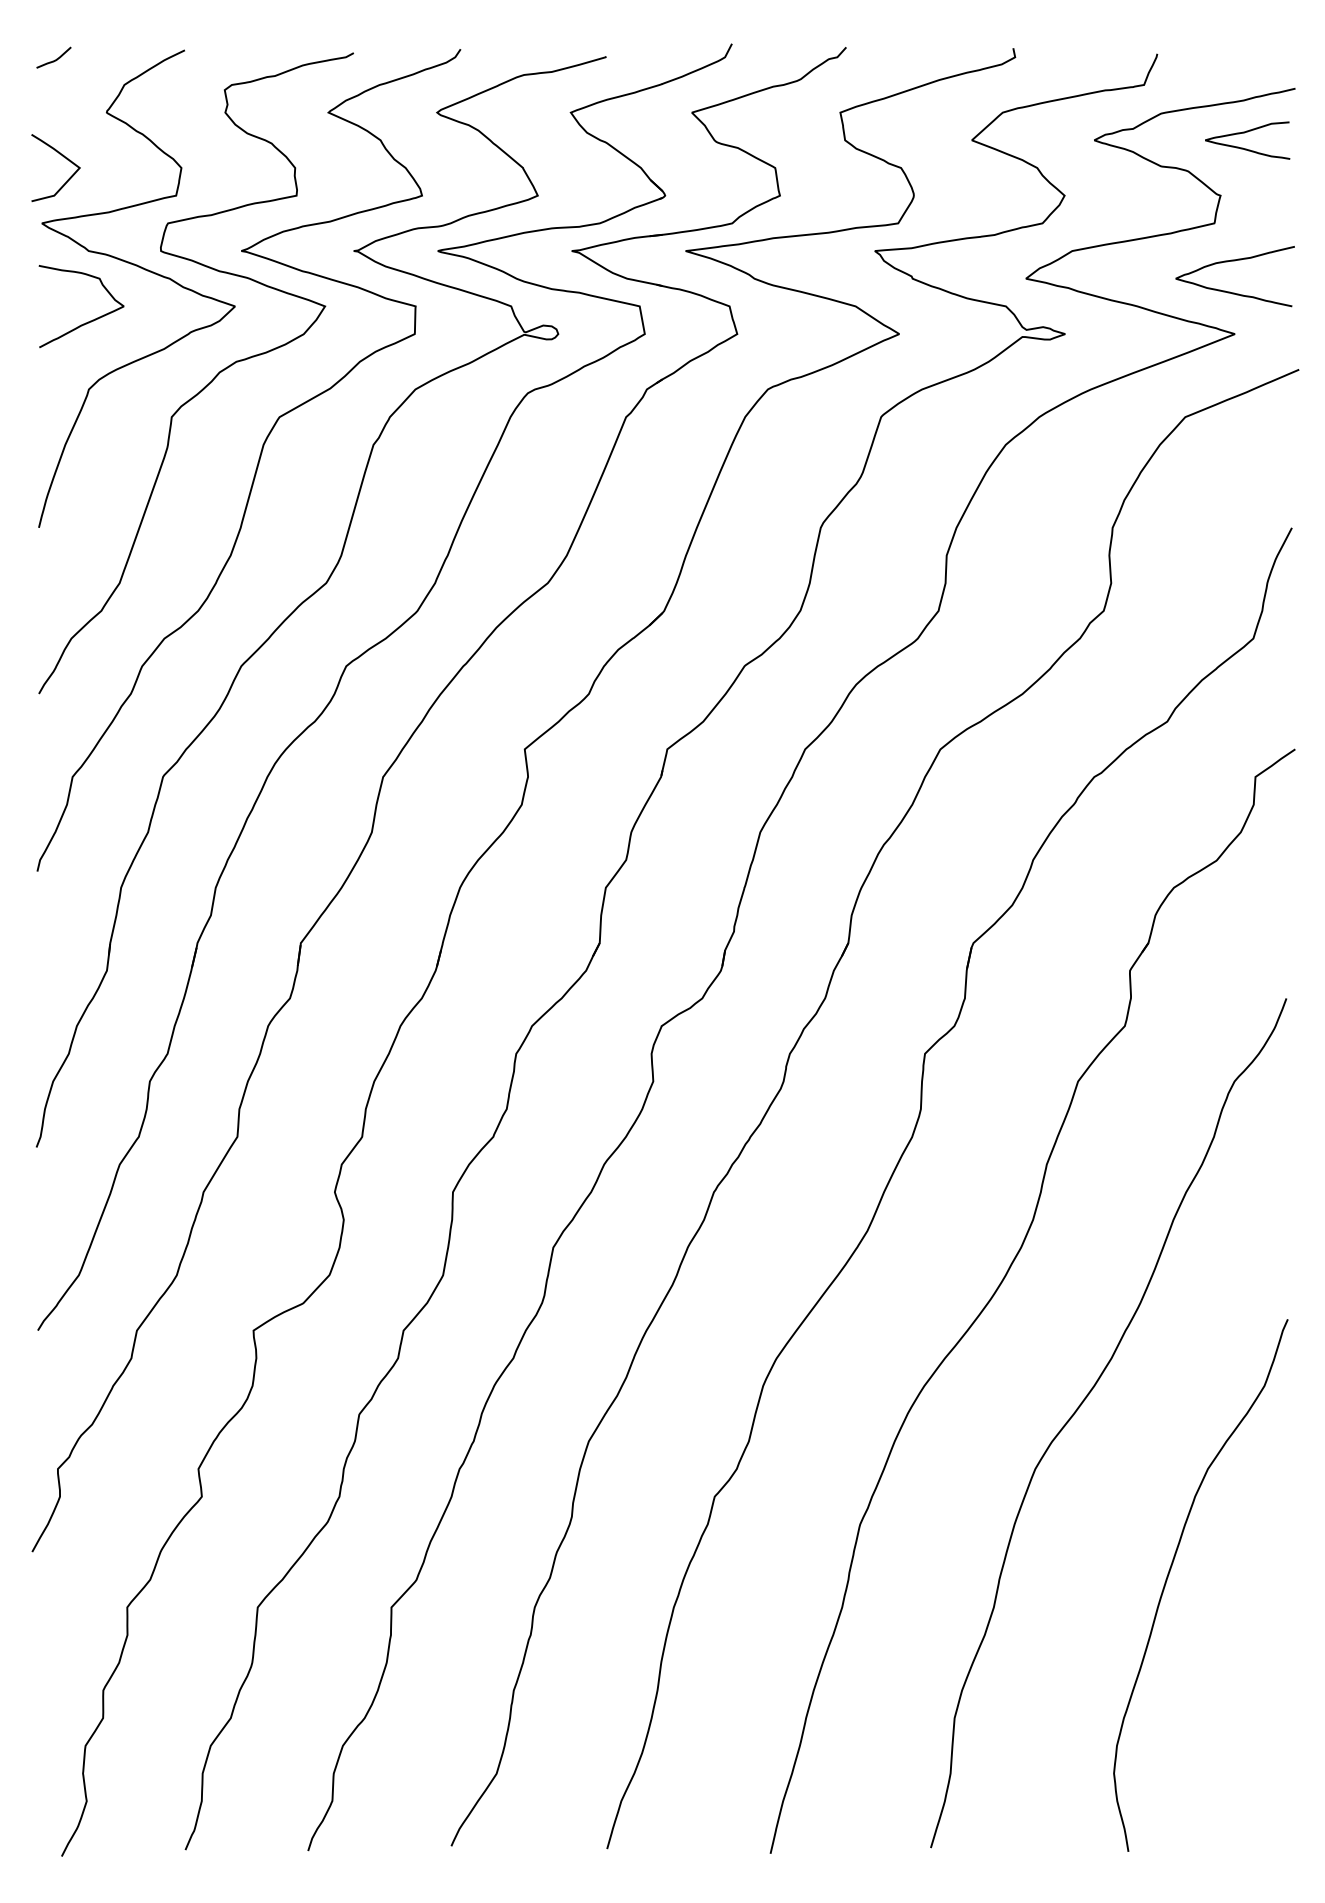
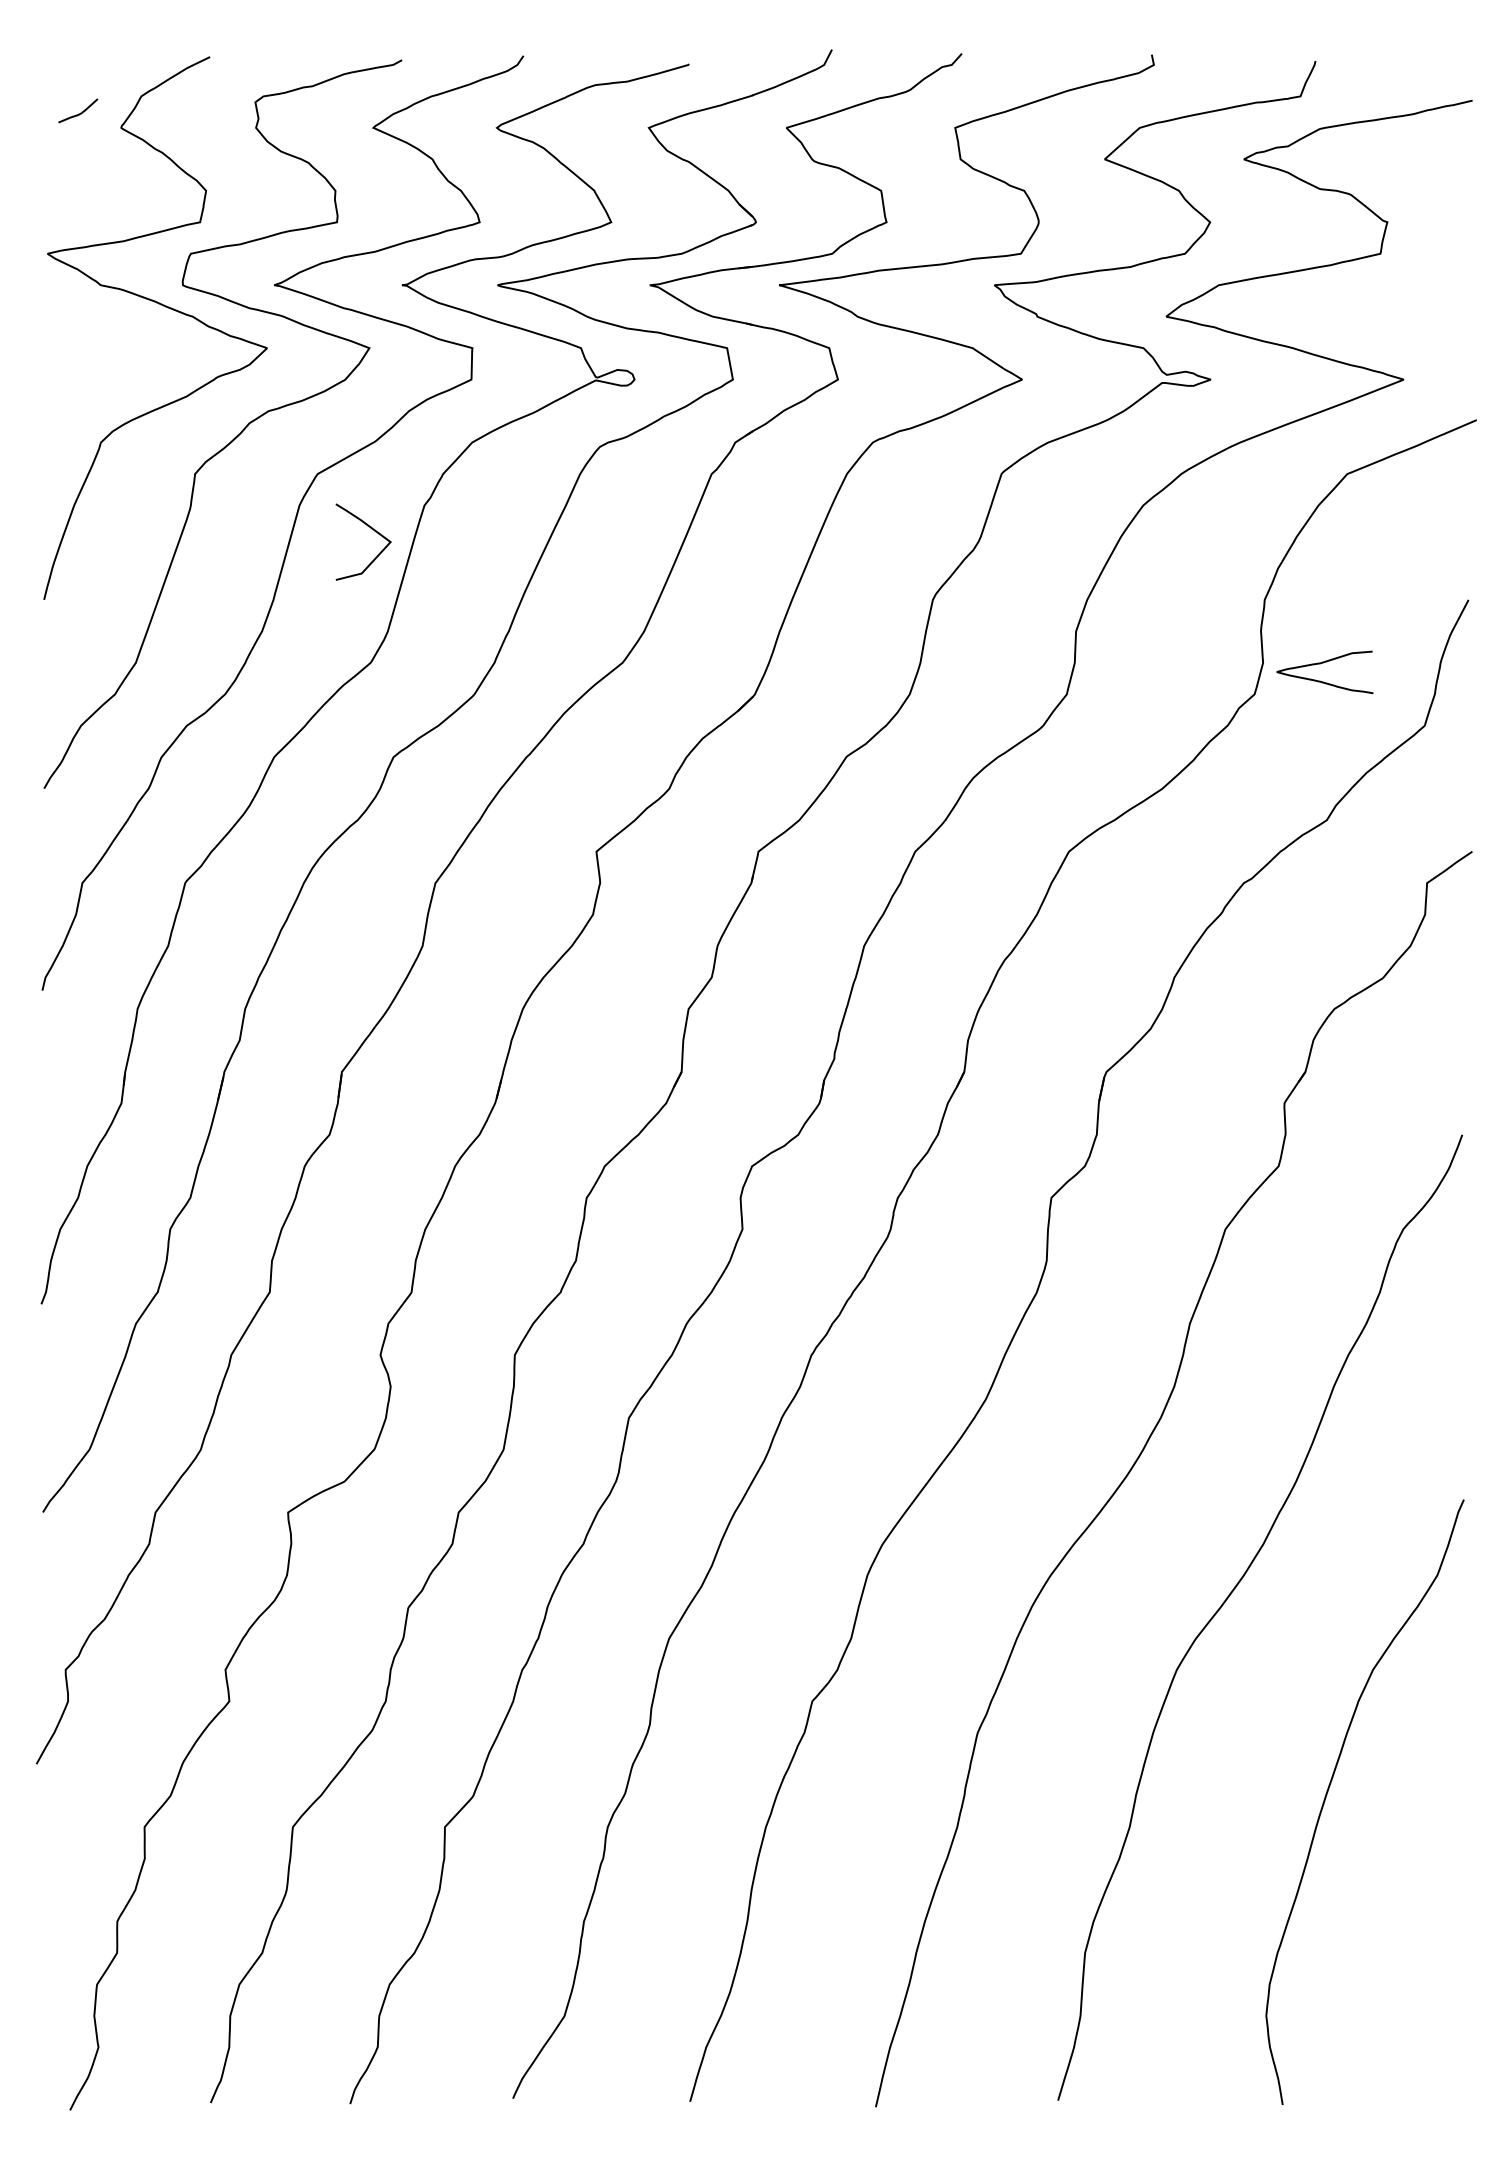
curve: (55, 59) -> (80, 112), moved
curve: (1244, 133) -> (1321, 664), moved
curve: (63, 157) -> (372, 530), moved
curve: (1234, 261) -> (1403, 297), removed
curve: (85, 322) -> (97, 366), removed

